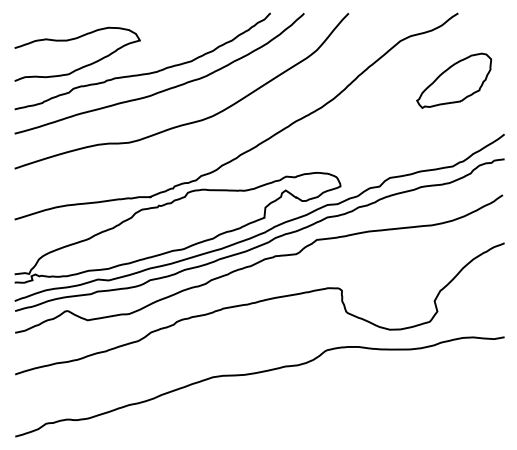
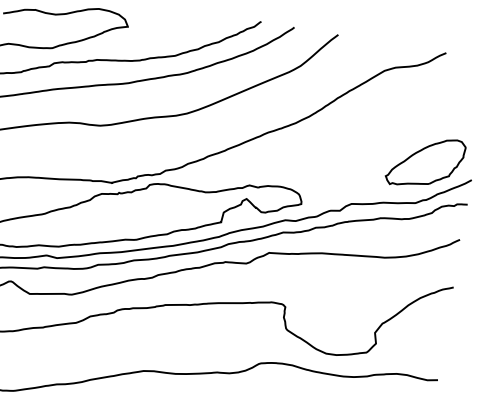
part: (454, 80) -> (426, 162), moved

